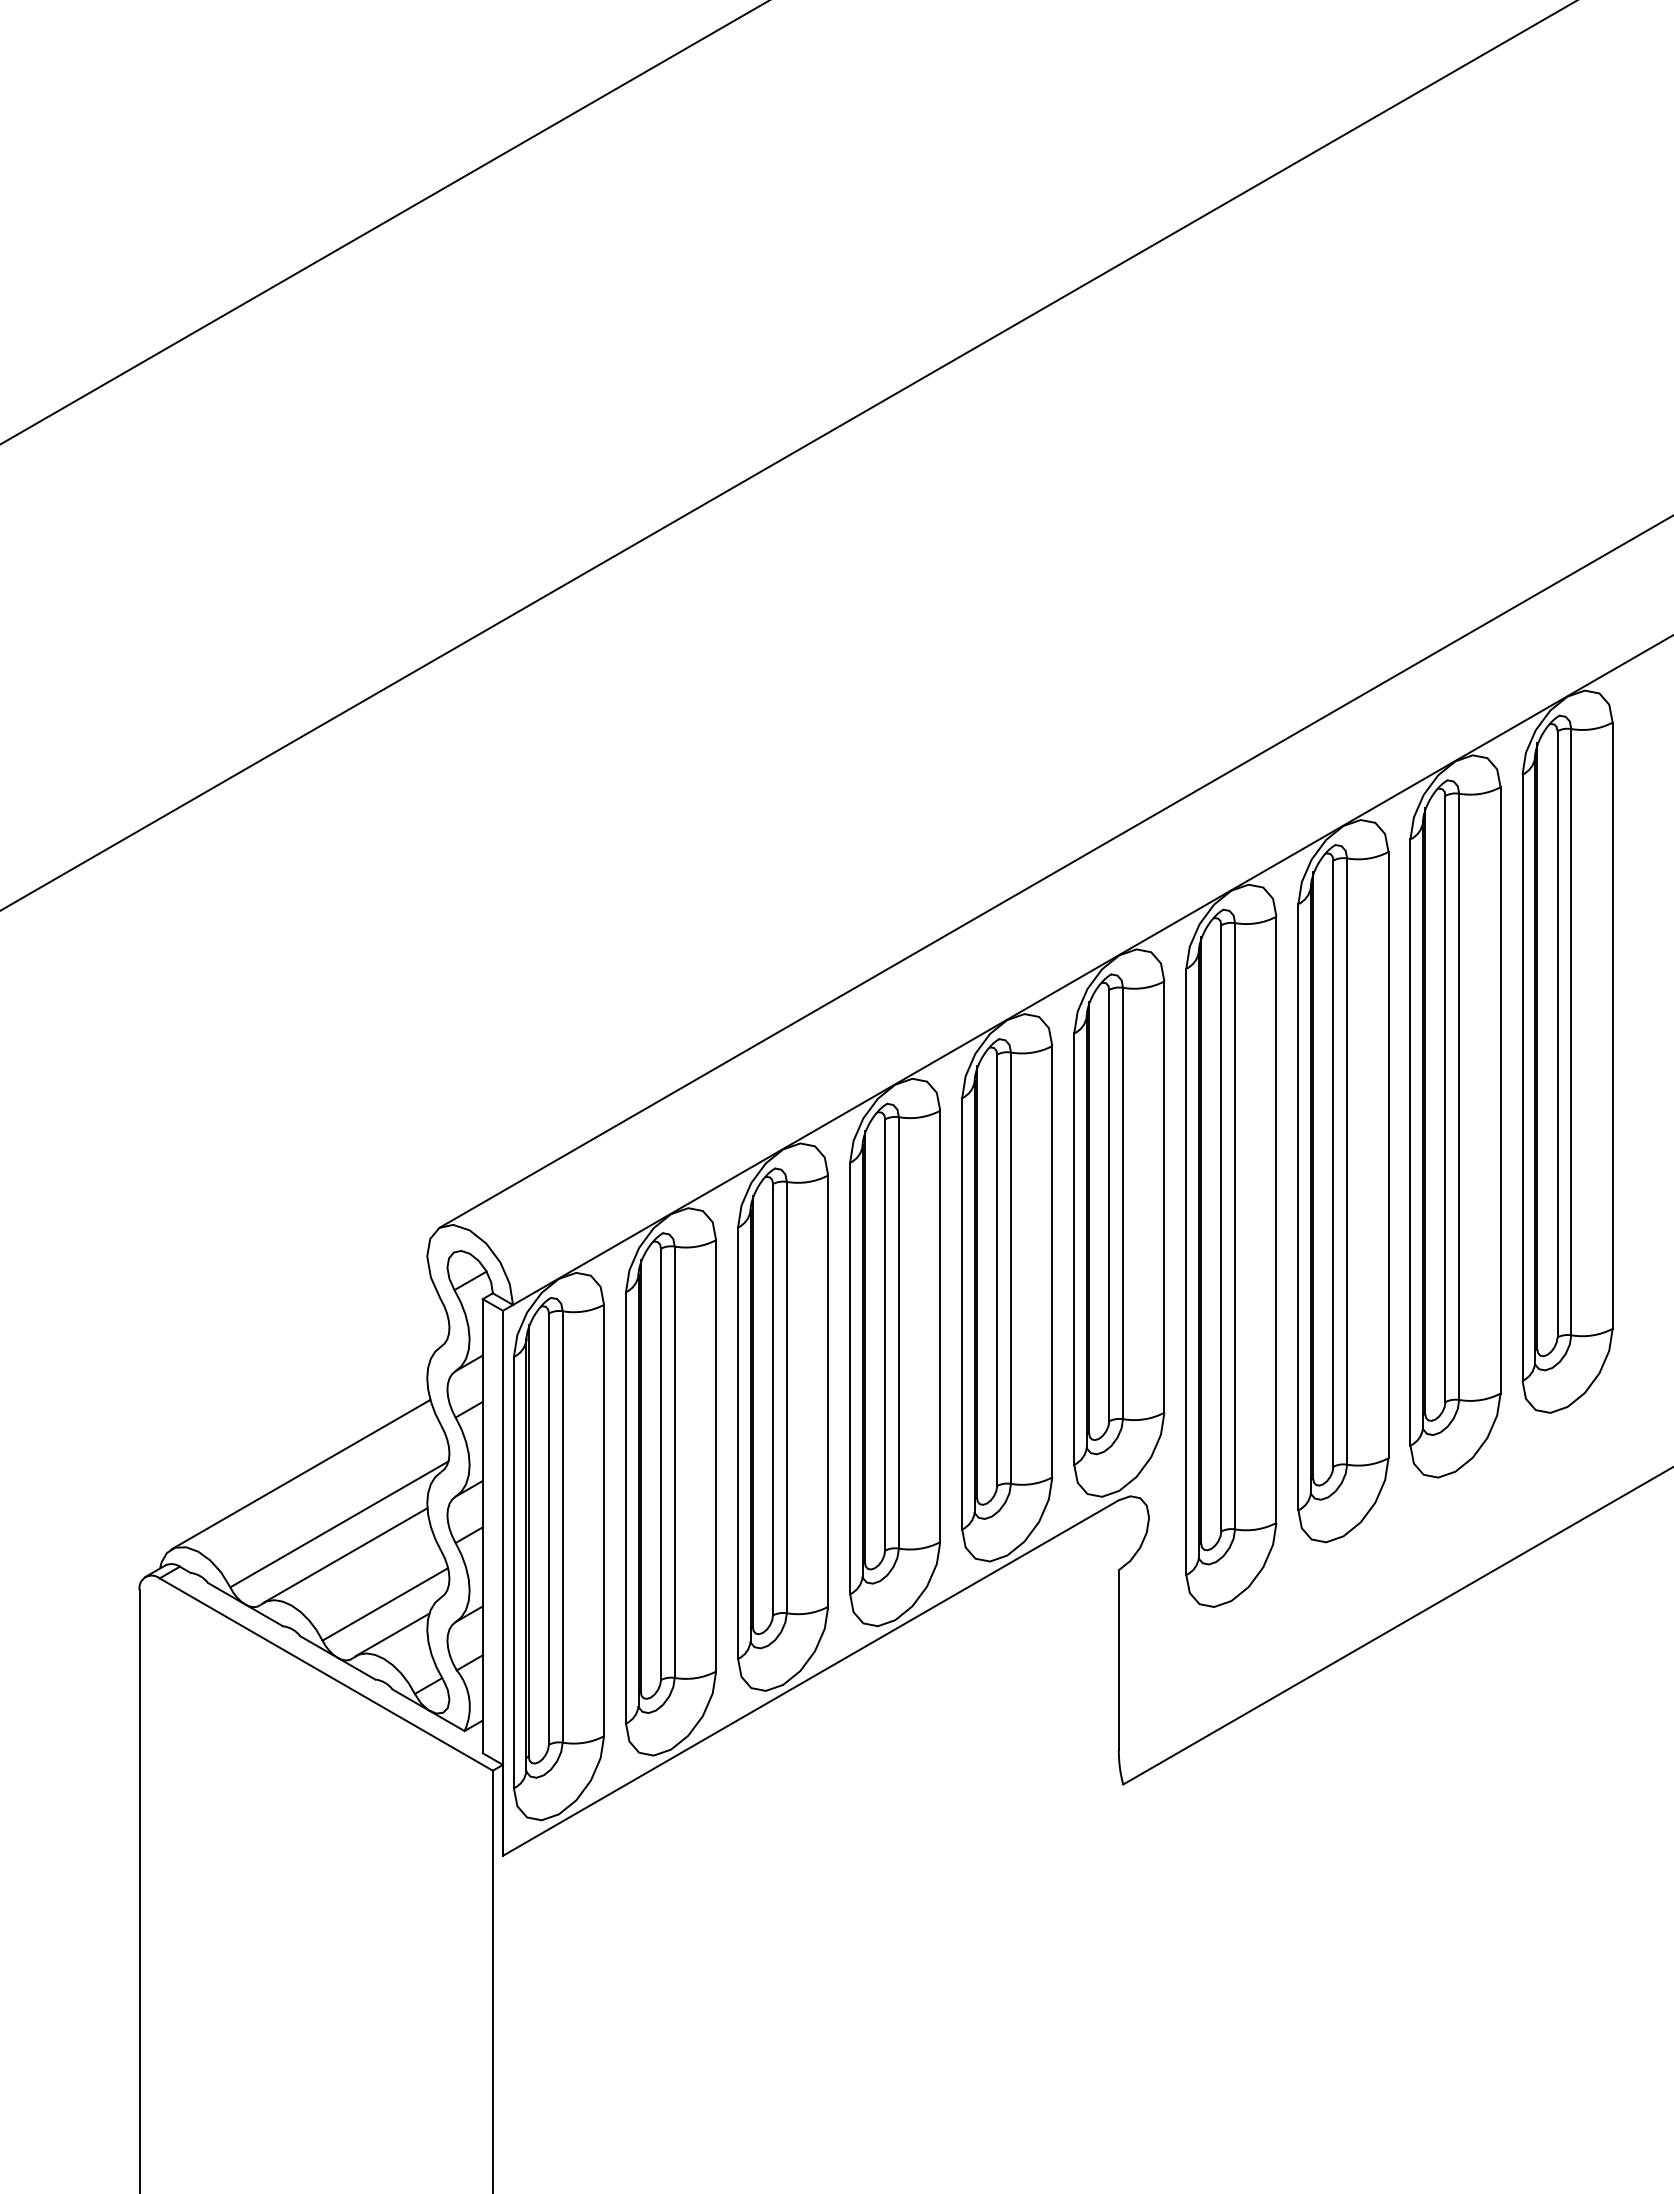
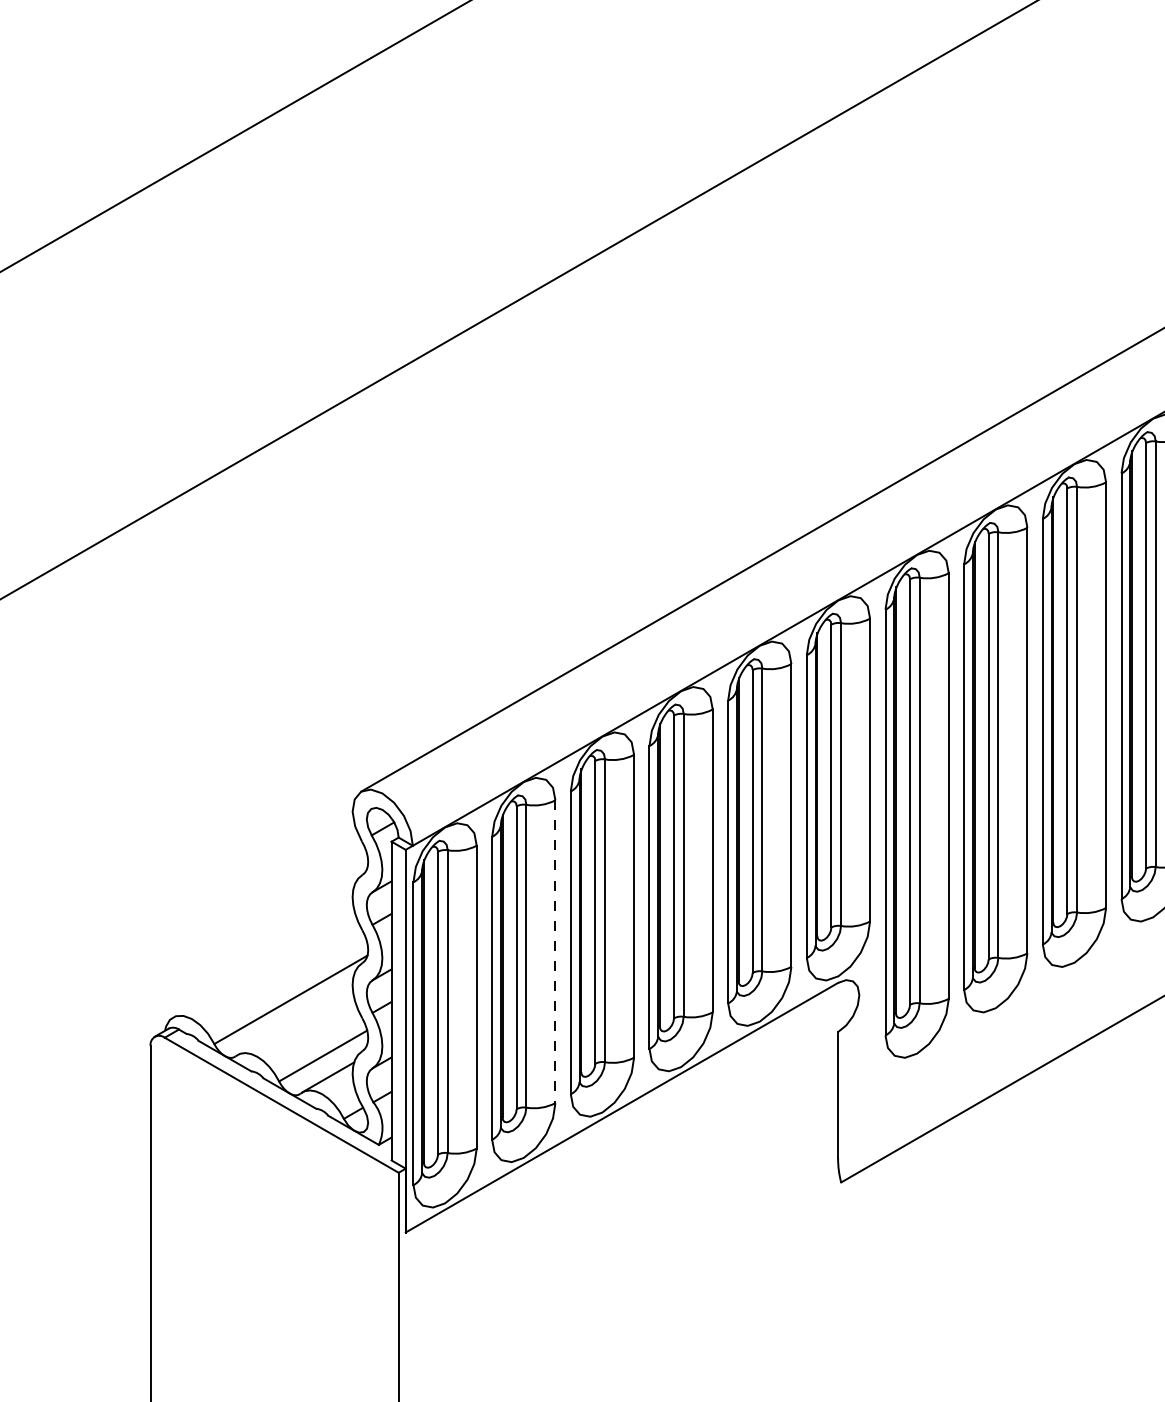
line: (716, 1455) -> (555, 951), solid -> dashed
line: (300, 1474) -> (263, 964), removed
line: (345, 1555) -> (295, 1021), removed

